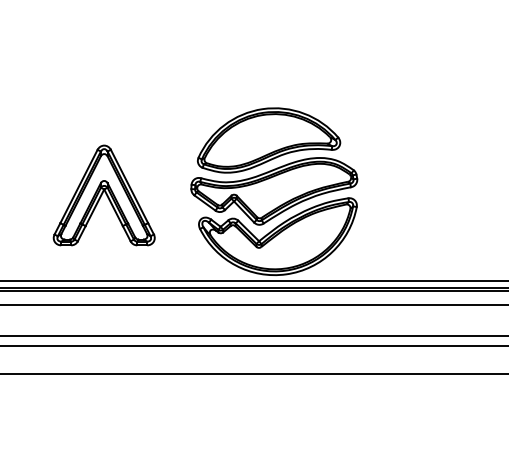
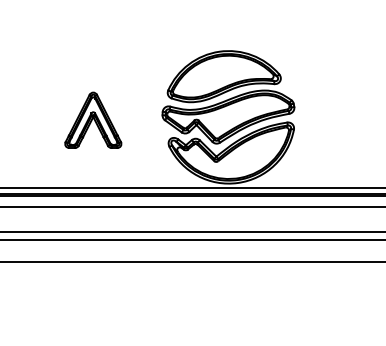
part: (103, 195) -> (92, 120), size x0.7

